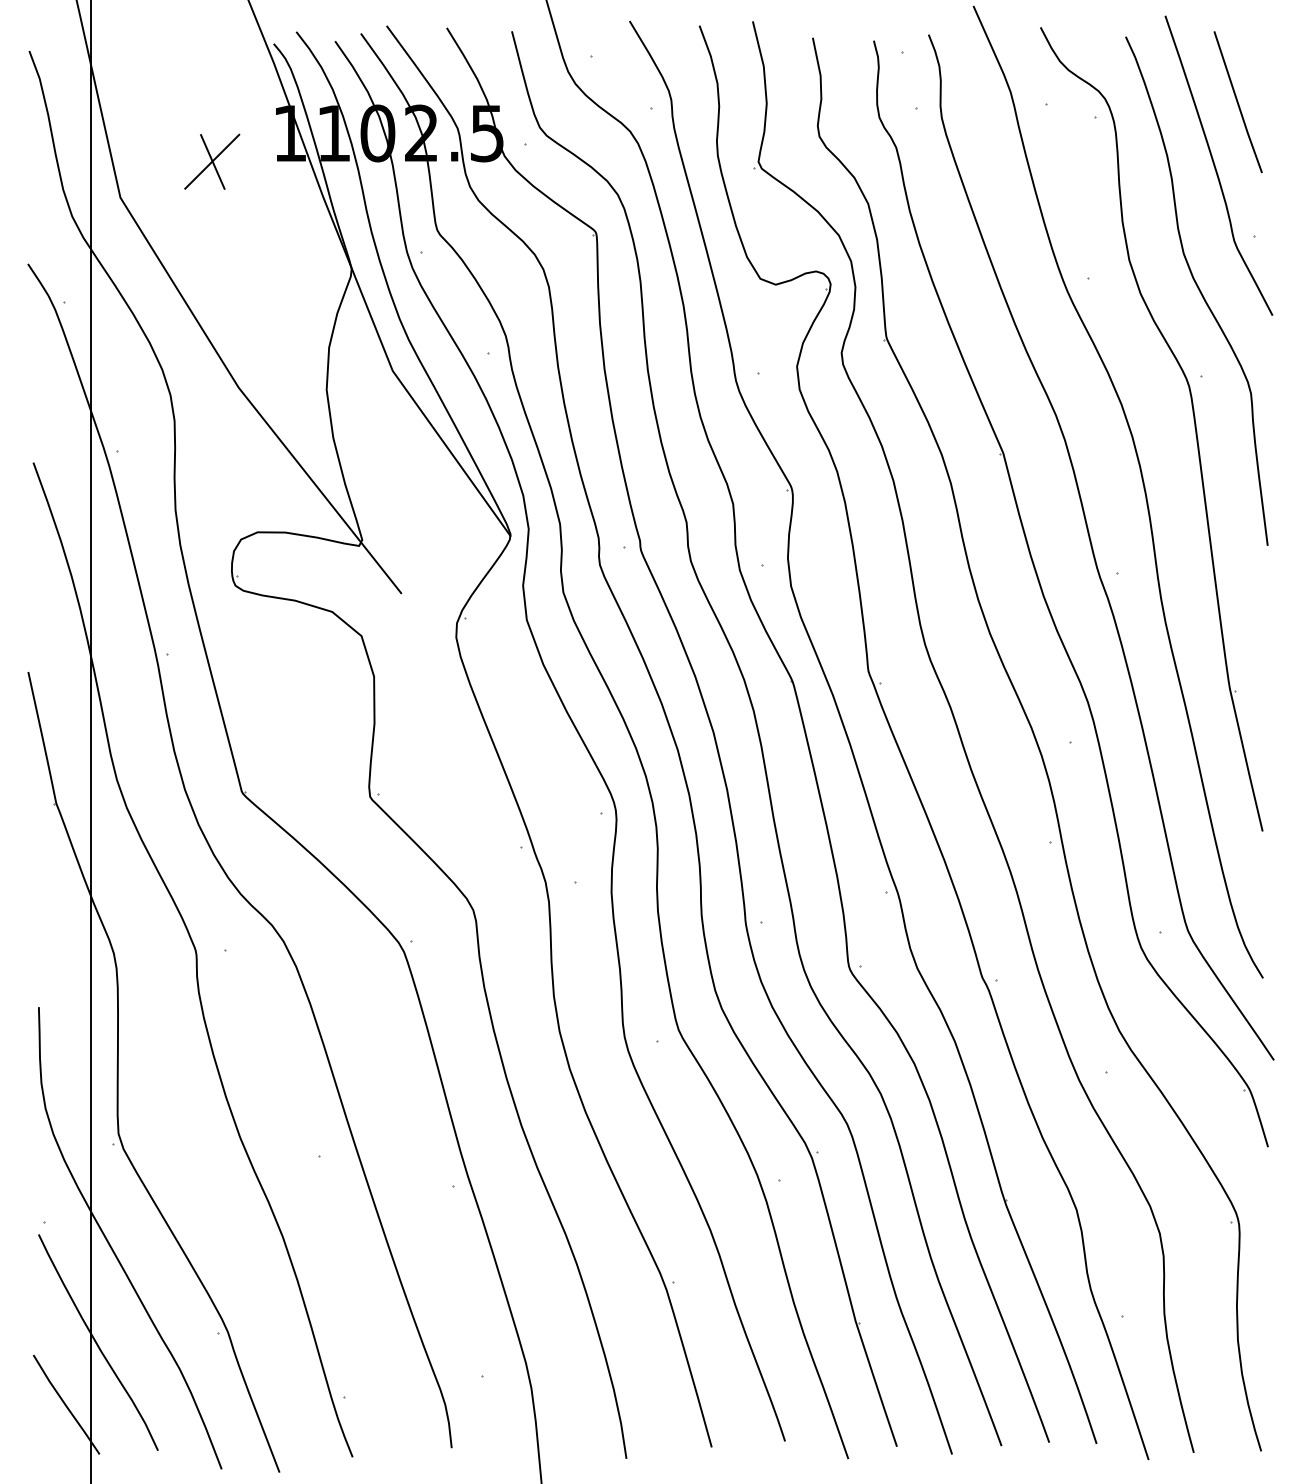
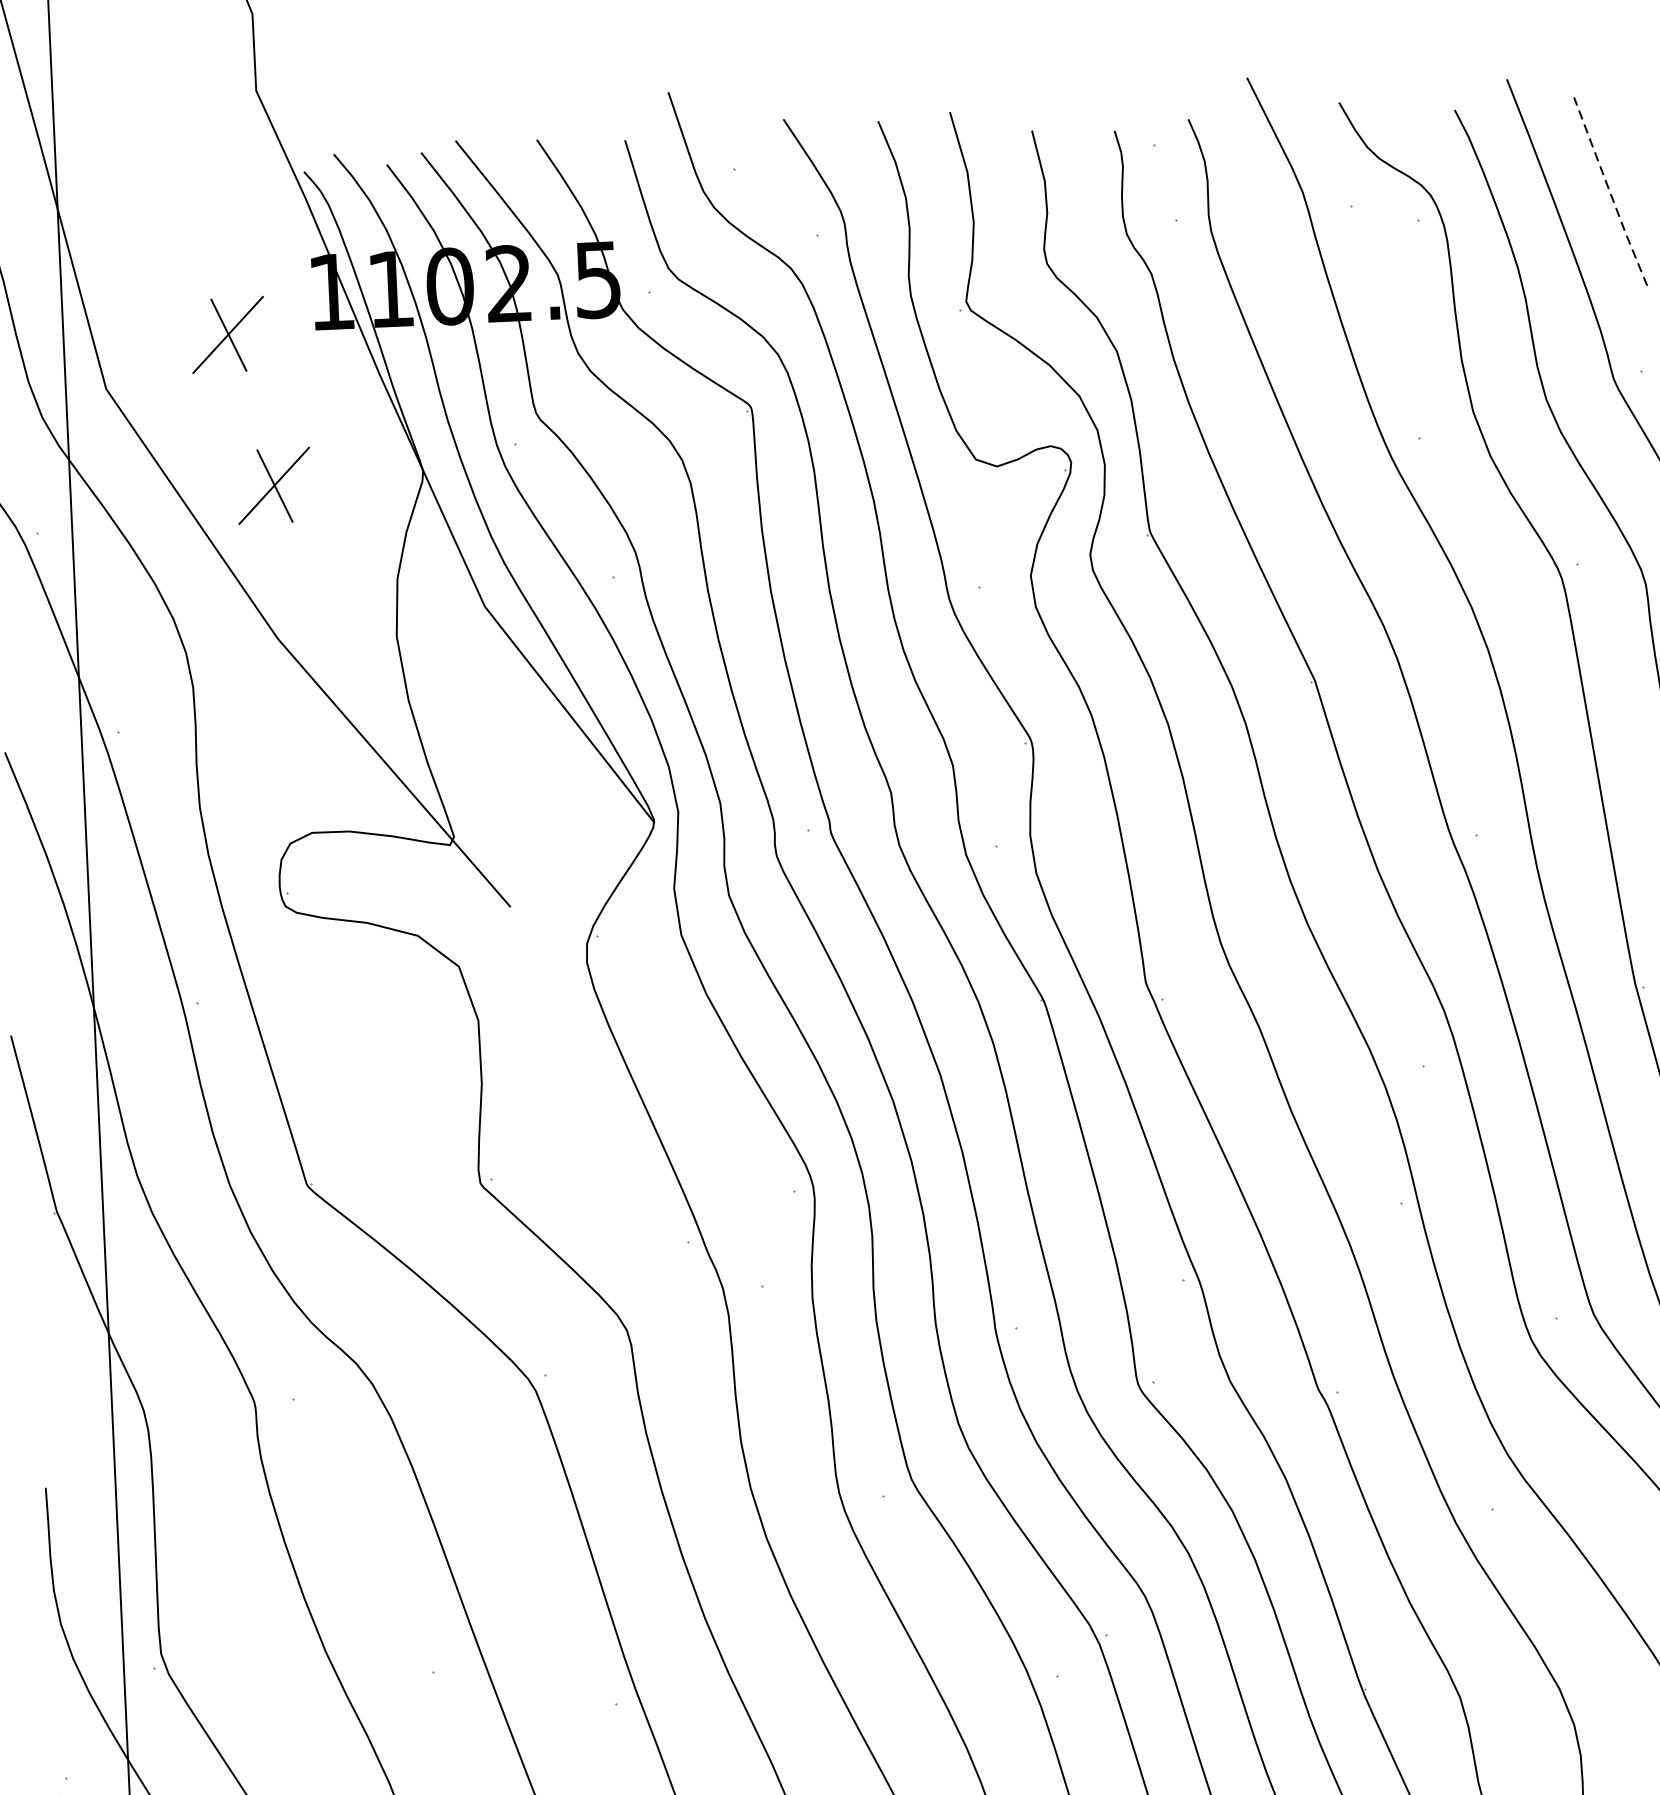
line: (1237, 101) -> (1609, 190), solid -> dashed
part: (241, 274) -> (274, 485), added

